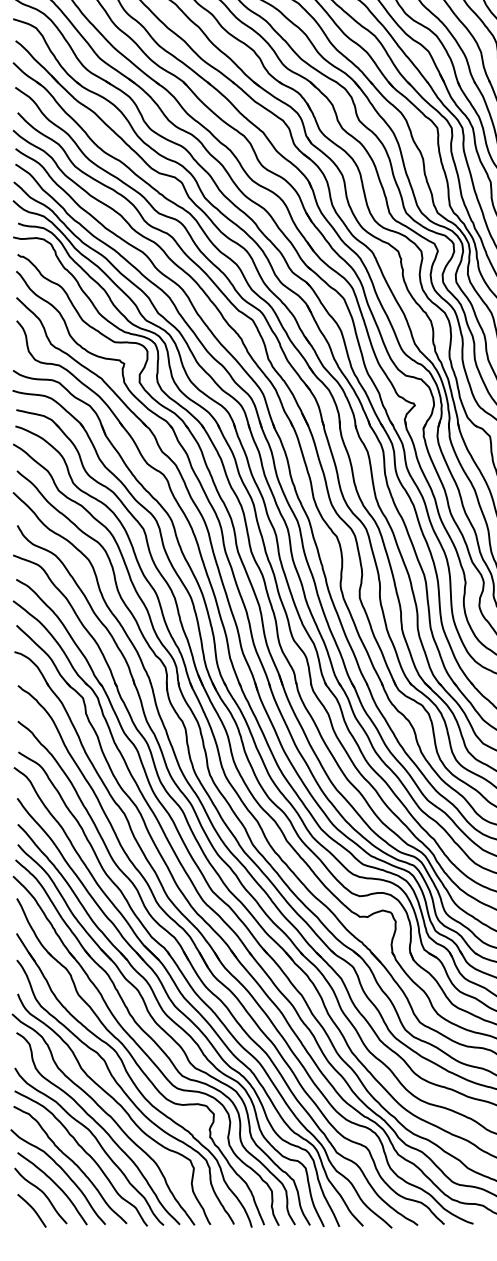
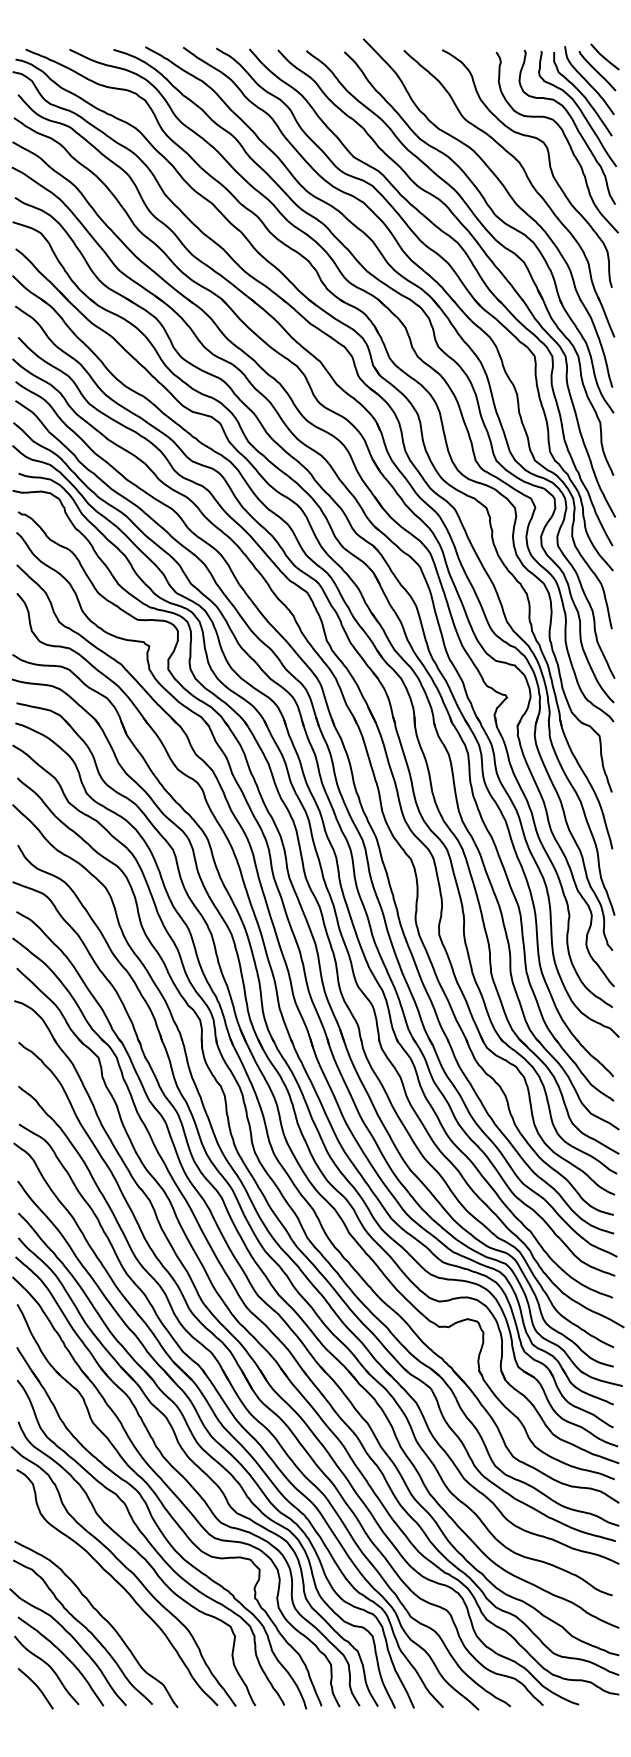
curve: (97, 1142) -> (116, 1604), removed

